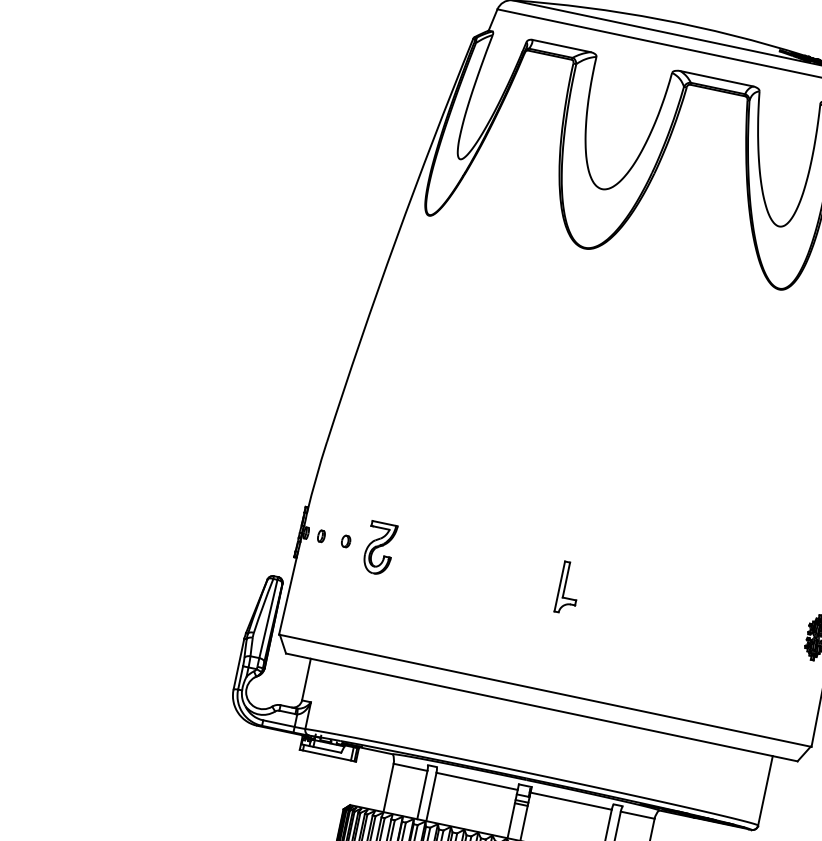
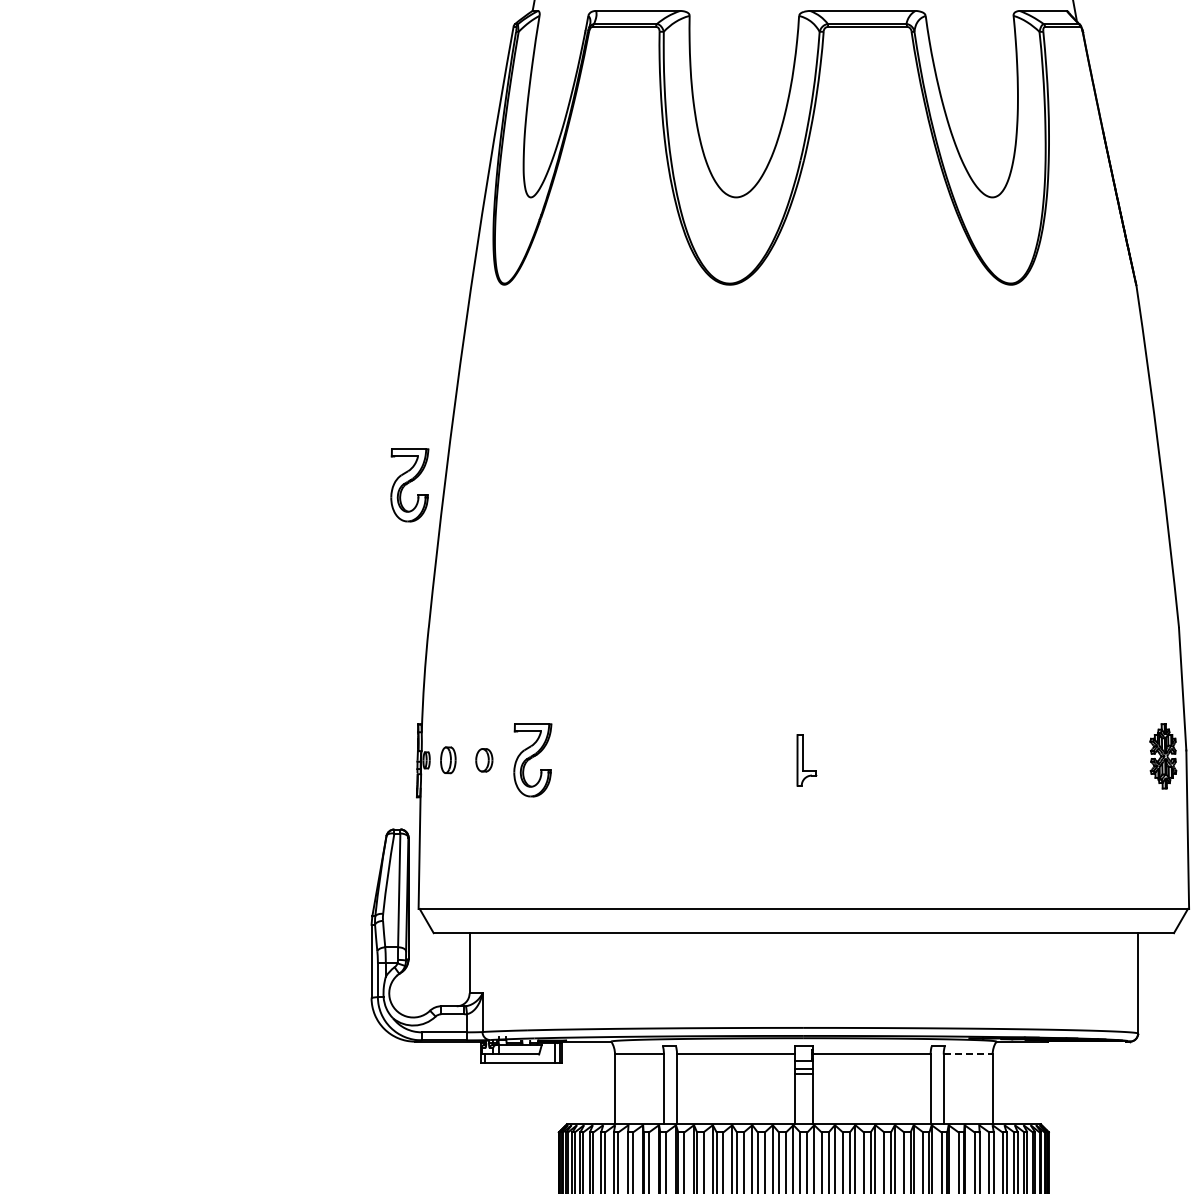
part: (334, 340) -> (409, 485), added
part: (321, 536) -> (448, 760), size x1.6
part: (345, 541) -> (483, 760), size x1.4
part: (568, 588) -> (806, 760), size x0.7
line: (637, 815) -> (968, 1054), solid -> dashed

